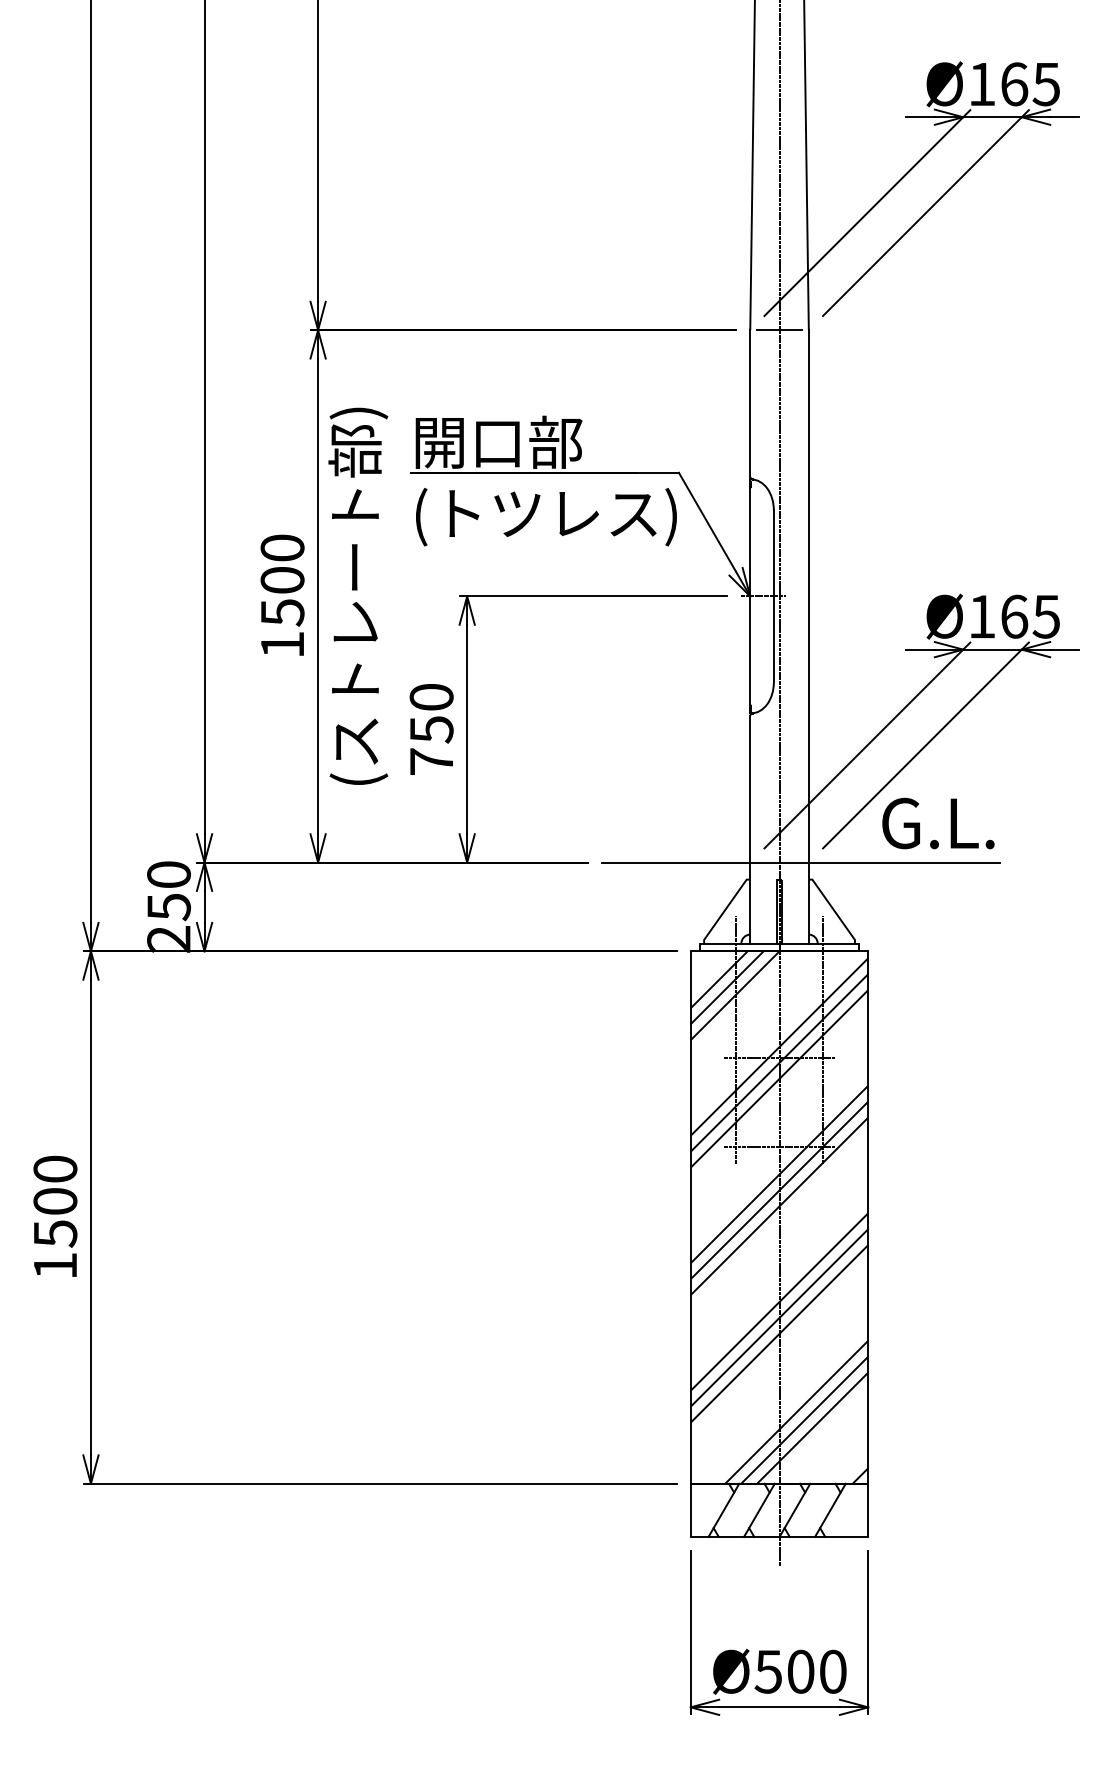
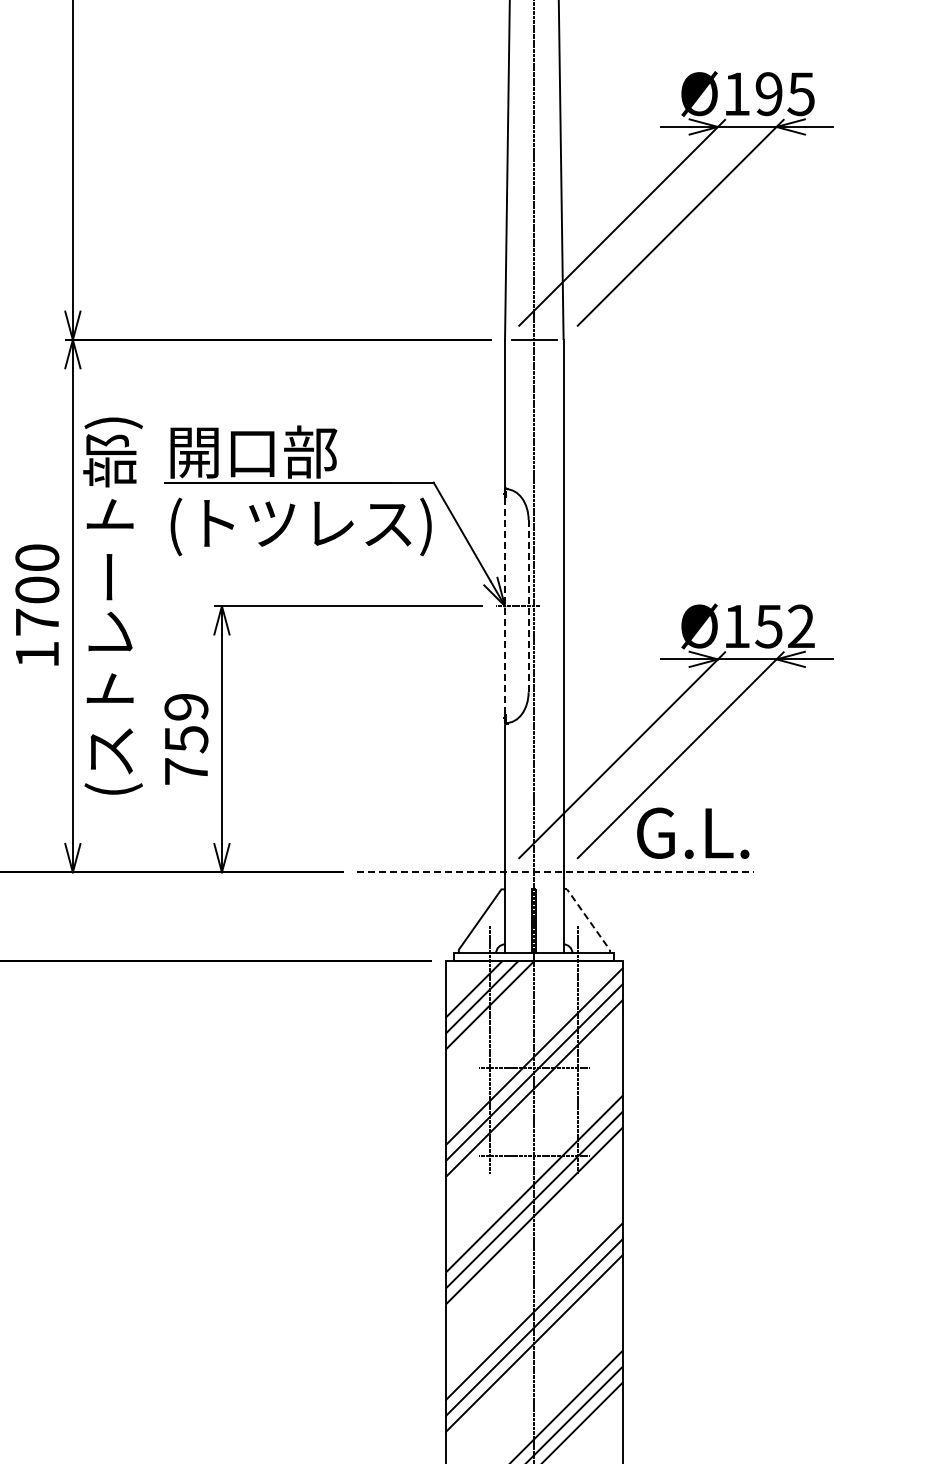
text: (1014, 84) -> (769, 94), Ø165 -> Ø195
line: (750, 596) -> (505, 606), solid -> dashed
line: (773, 596) -> (528, 606), solid -> dashed
text: (282, 612) -> (37, 622), 1500 -> 1700
text: (1029, 616) -> (784, 626), Ø165 -> Ø152
text: (431, 697) -> (186, 707), 750 -> 759
line: (800, 862) -> (555, 872), solid -> dashed
line: (833, 909) -> (588, 919), solid -> dashed

